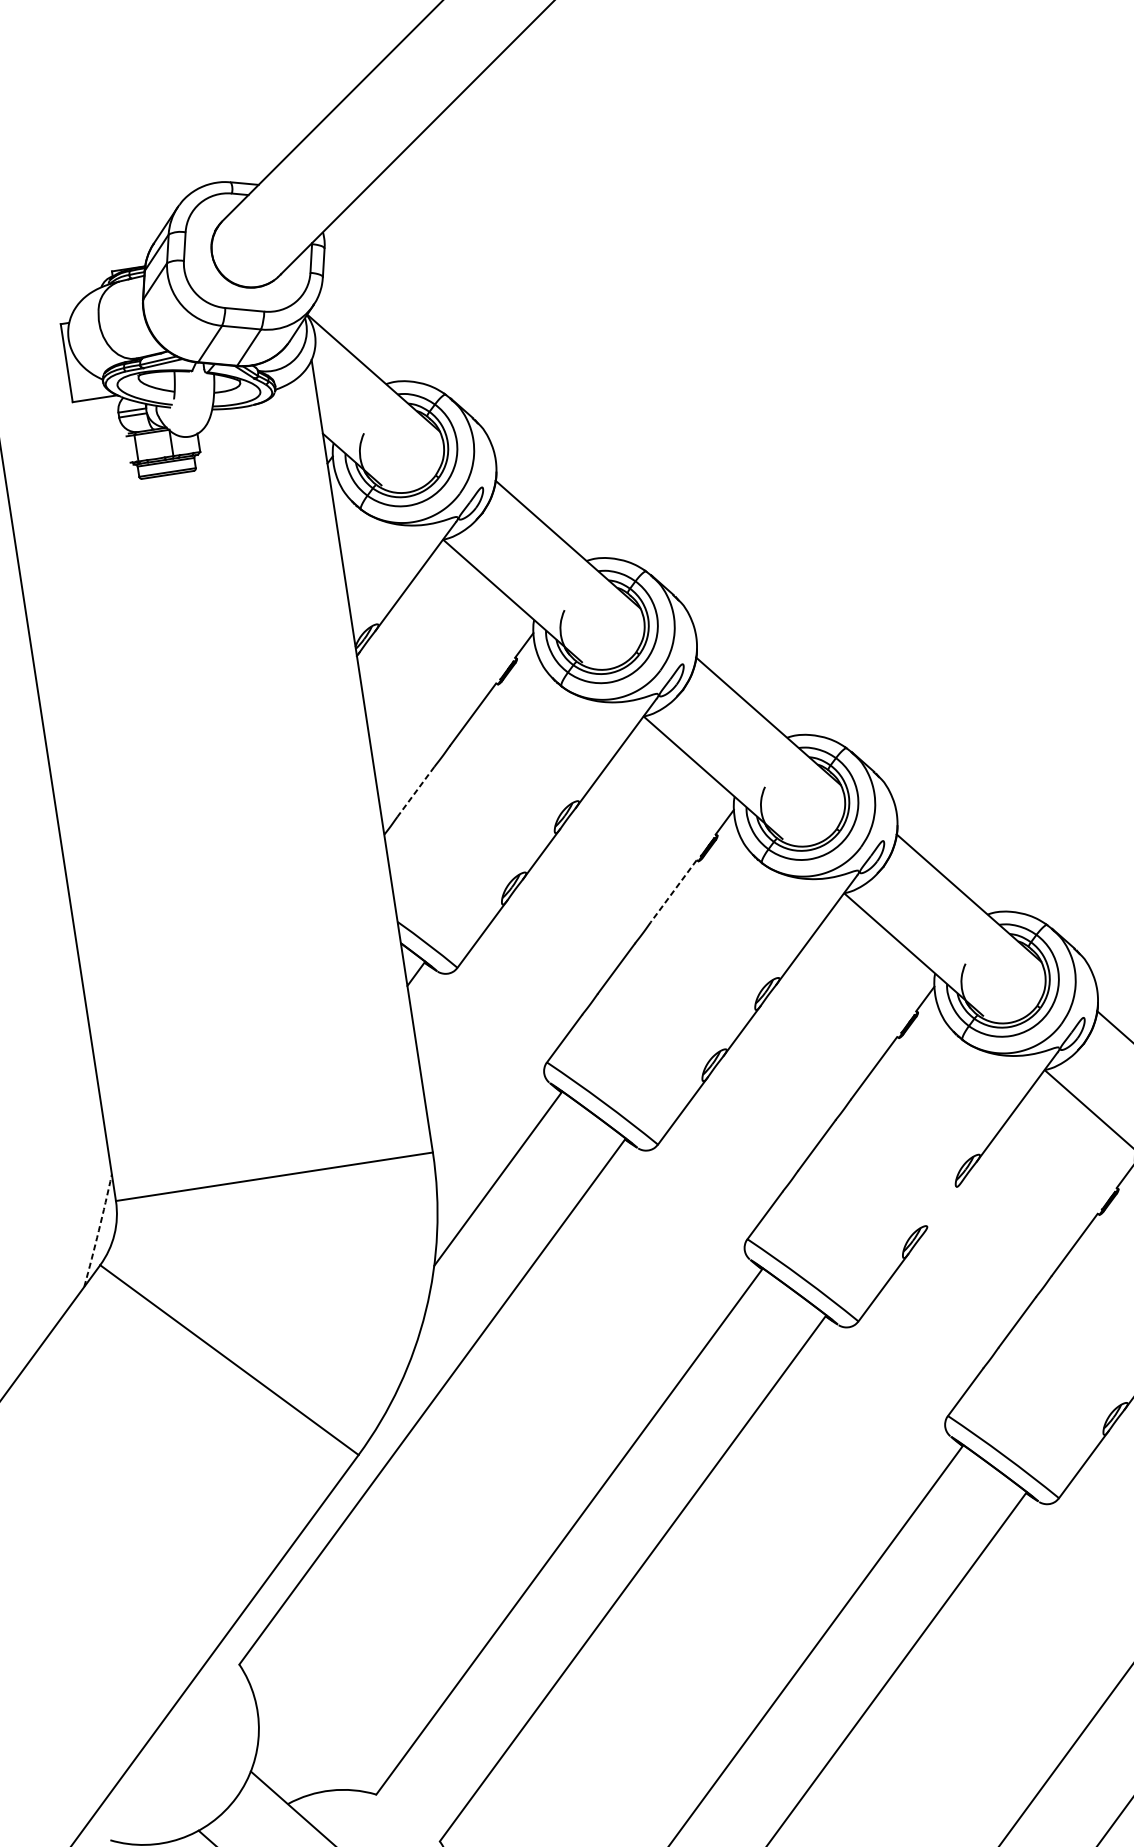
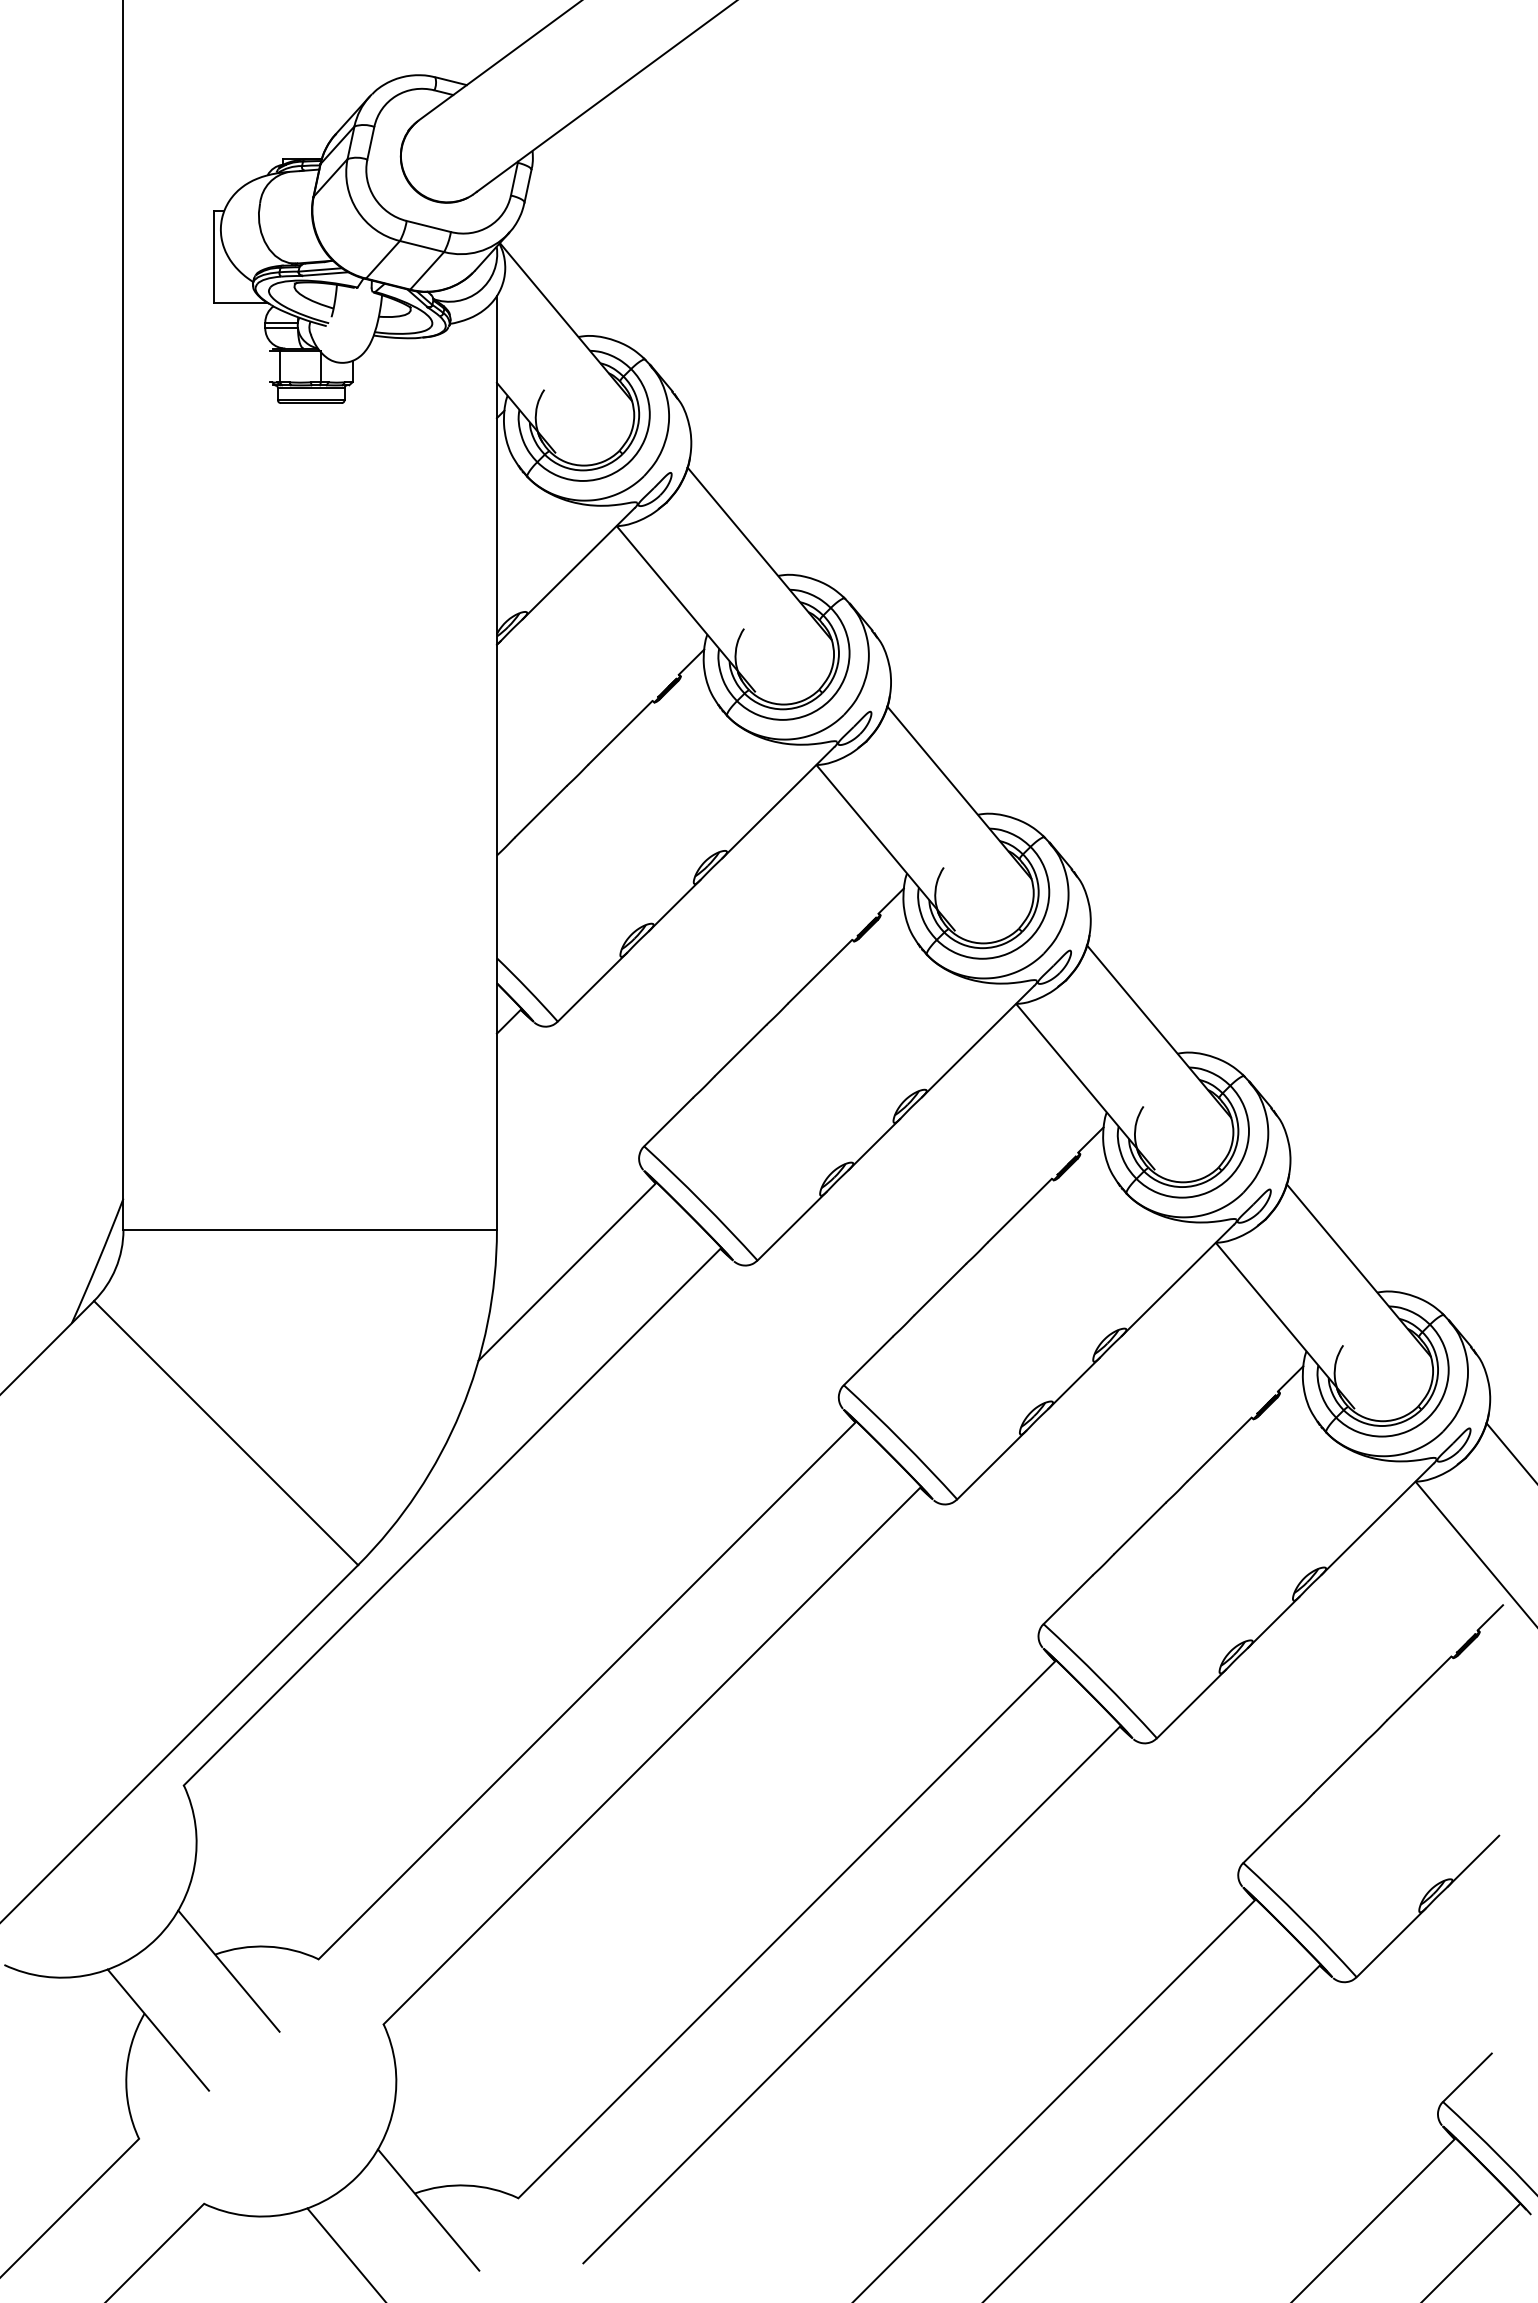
line: (415, 792) -> (540, 812), dashed -> solid
line: (673, 891) -> (820, 971), dashed -> solid
line: (941, 1207) -> (1073, 1382), added
arc: (98, 1231) -> (98, 1261), dashed -> solid

